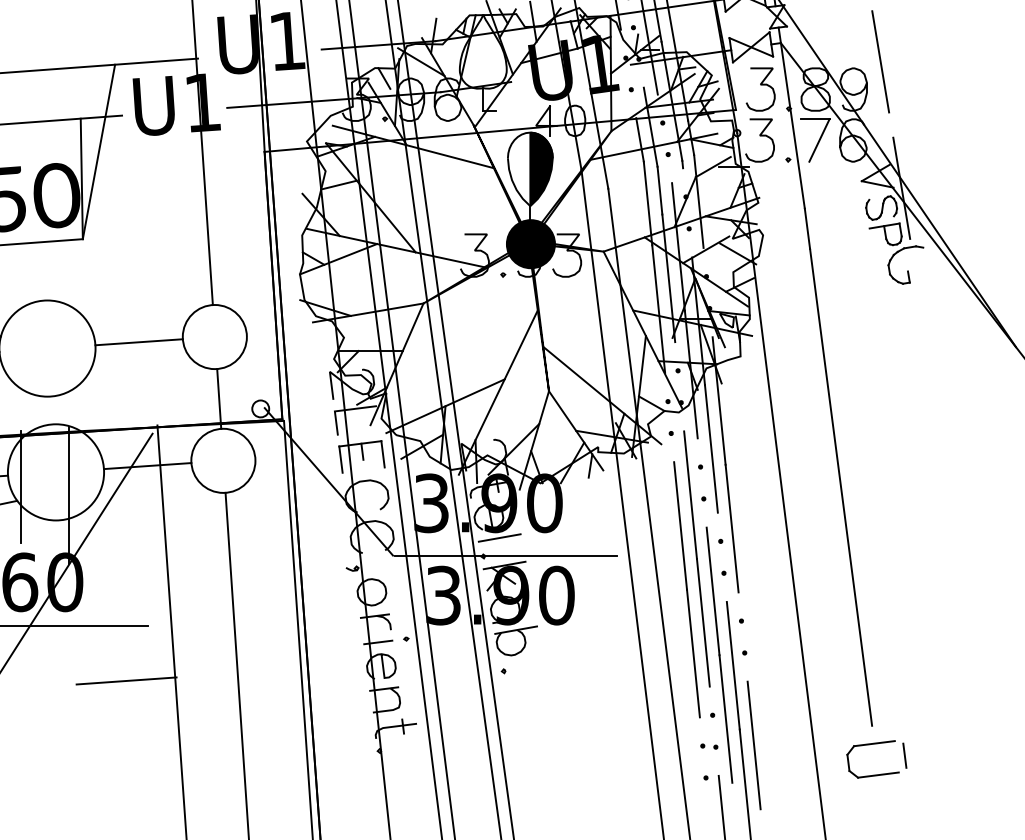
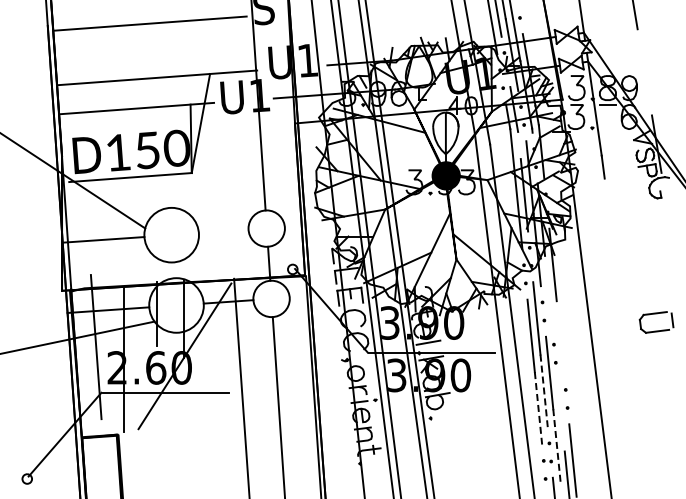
line: (880, 62) -> (644, 72), removed
line: (818, 141) -> (609, 117), removed
fill: (540, 169) -> (451, 133), removed
line: (660, 190) -> (519, 145), removed
line: (138, 342) -> (223, 231), removed
line: (711, 447) -> (548, 291), removed
line: (839, 486) -> (621, 313), removed
line: (732, 528) -> (560, 337), removed
line: (704, 623) -> (544, 391), solid -> dashed
line: (693, 653) -> (538, 408), solid -> dashed
line: (732, 666) -> (560, 415), removed
line: (126, 680) -> (216, 423), removed
line: (725, 718) -> (556, 445), solid -> dashed
part: (876, 745) -> (656, 314), moved

